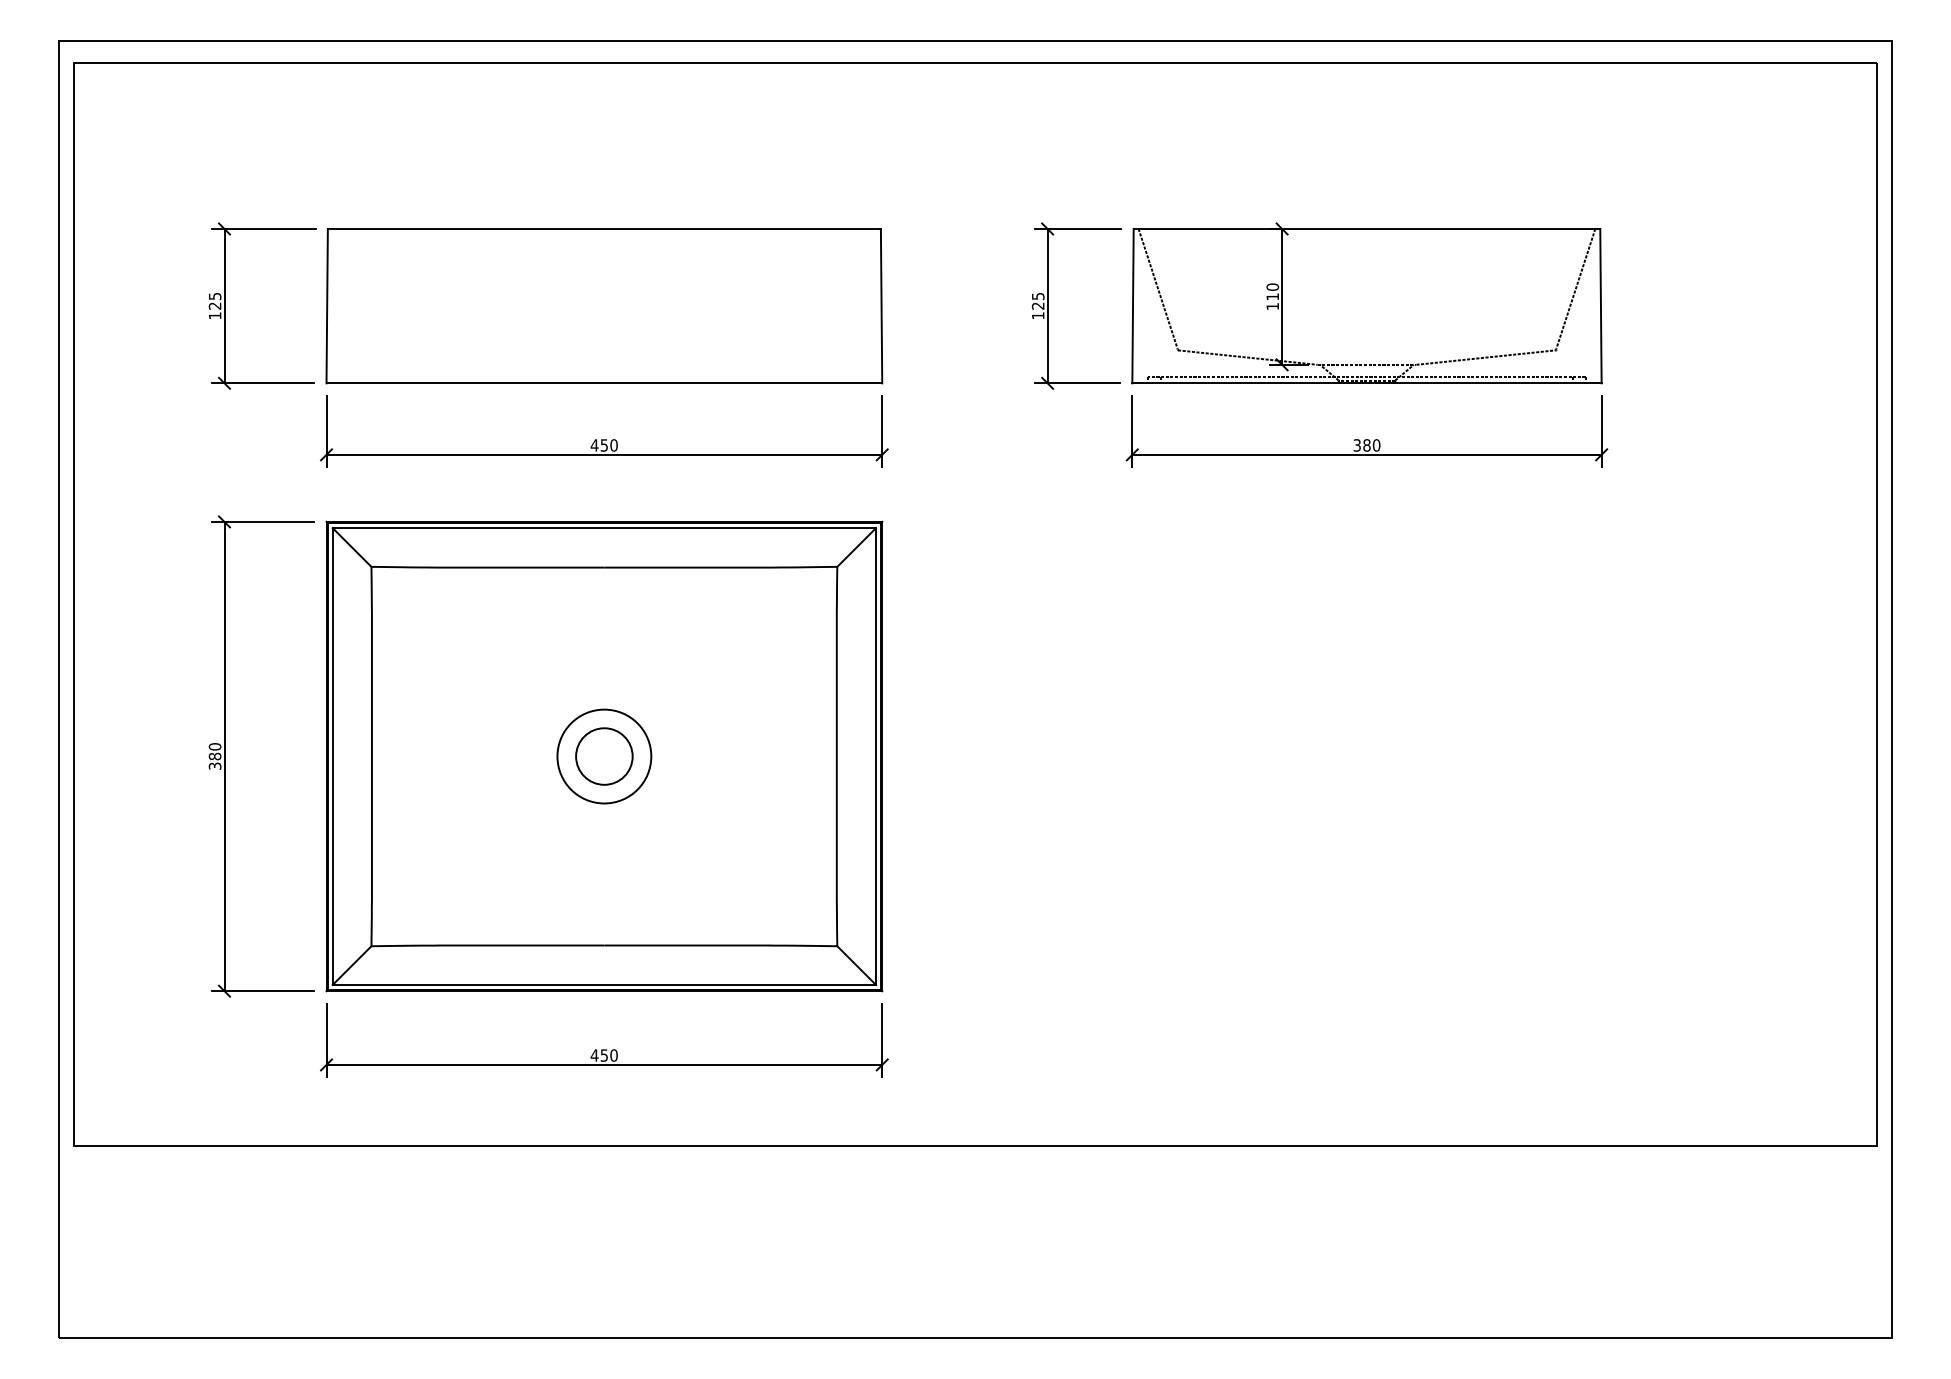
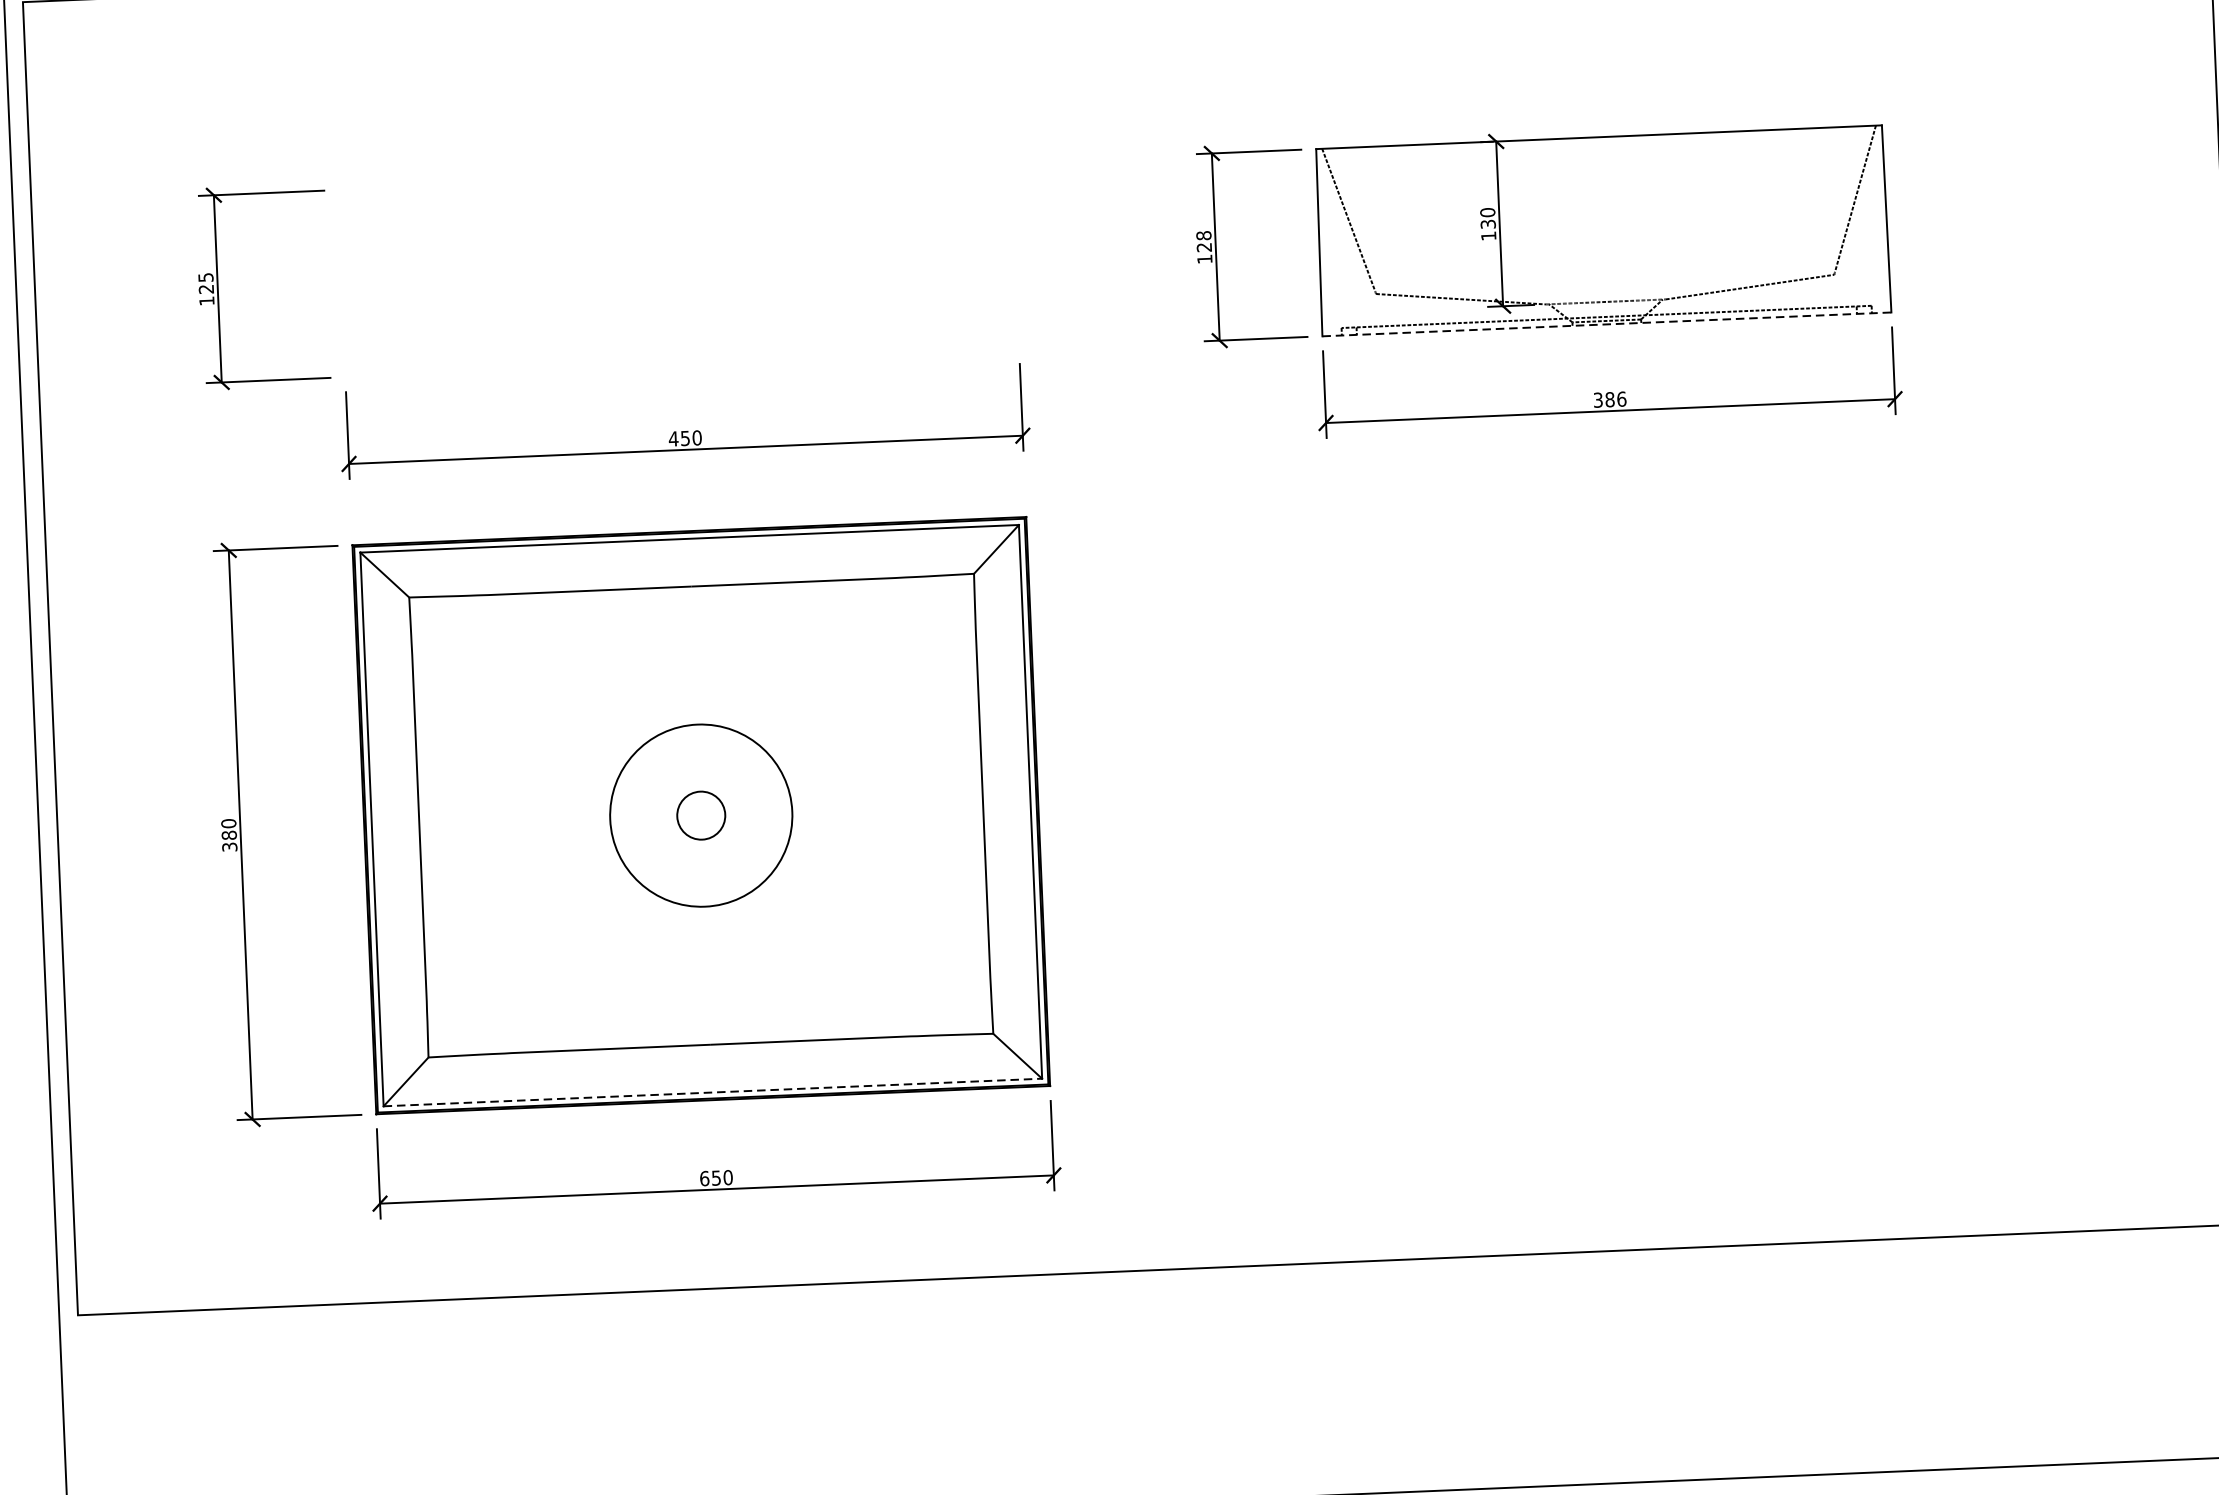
text: (1037, 296) -> (1203, 235), 125 -> 128
text: (1272, 296) -> (1487, 223), 110 -> 130
part: (604, 306) -> (678, 269), removed
line: (1366, 383) -> (1606, 324), solid -> dashed
text: (1376, 445) -> (1621, 399), 380 -> 386
circle: (604, 756) -> (701, 815), size x0.7
circle: (604, 756) -> (701, 815), size x1.6
line: (604, 984) -> (713, 1092), solid -> dashed
text: (594, 1055) -> (704, 1178), 450 -> 650

